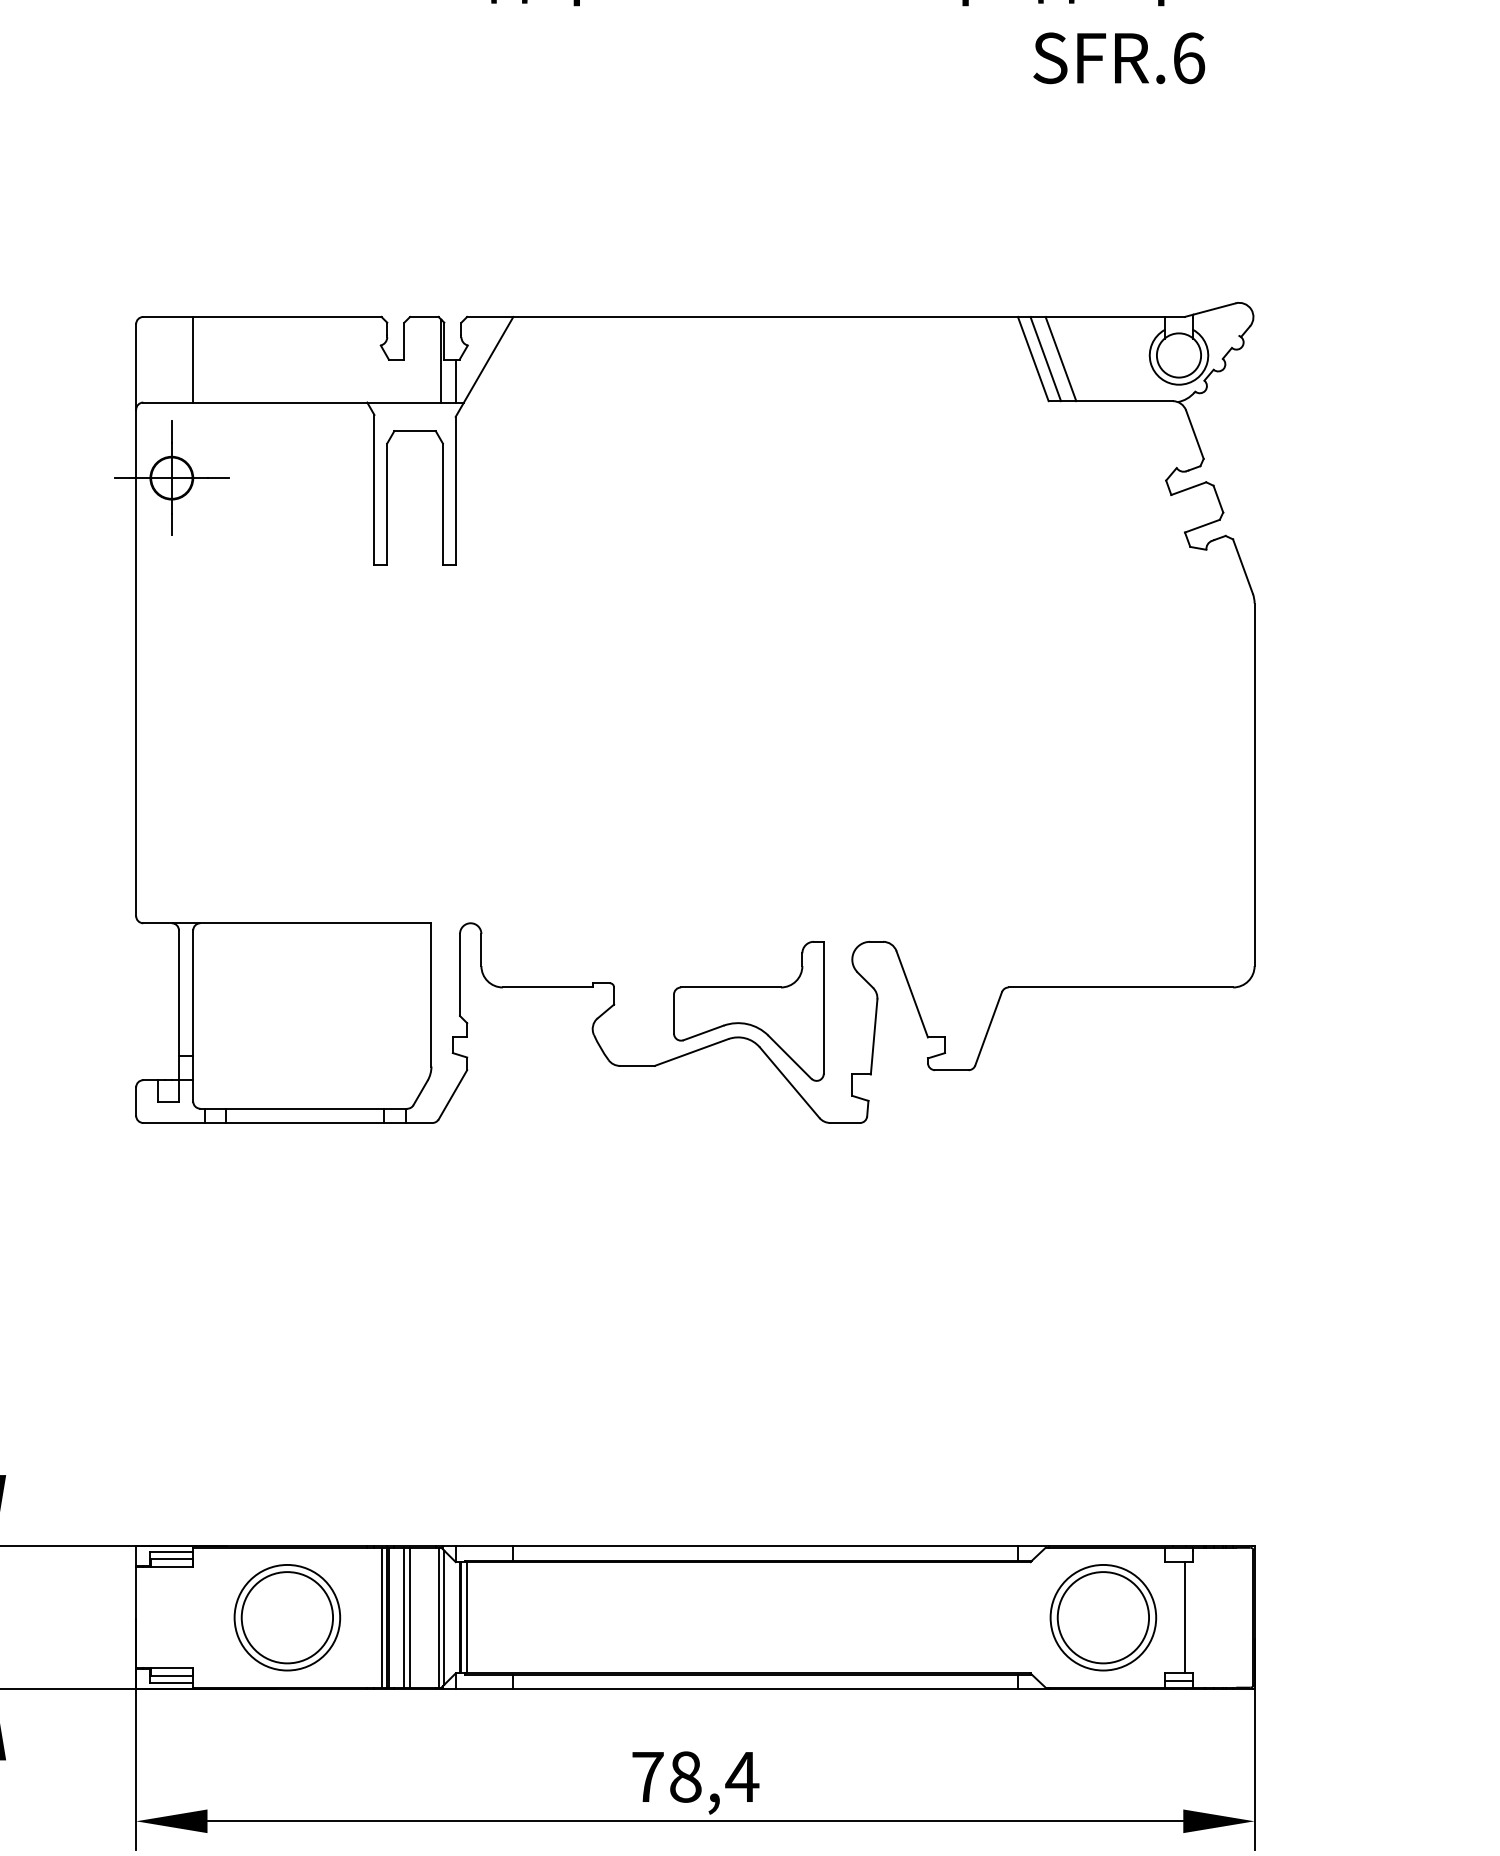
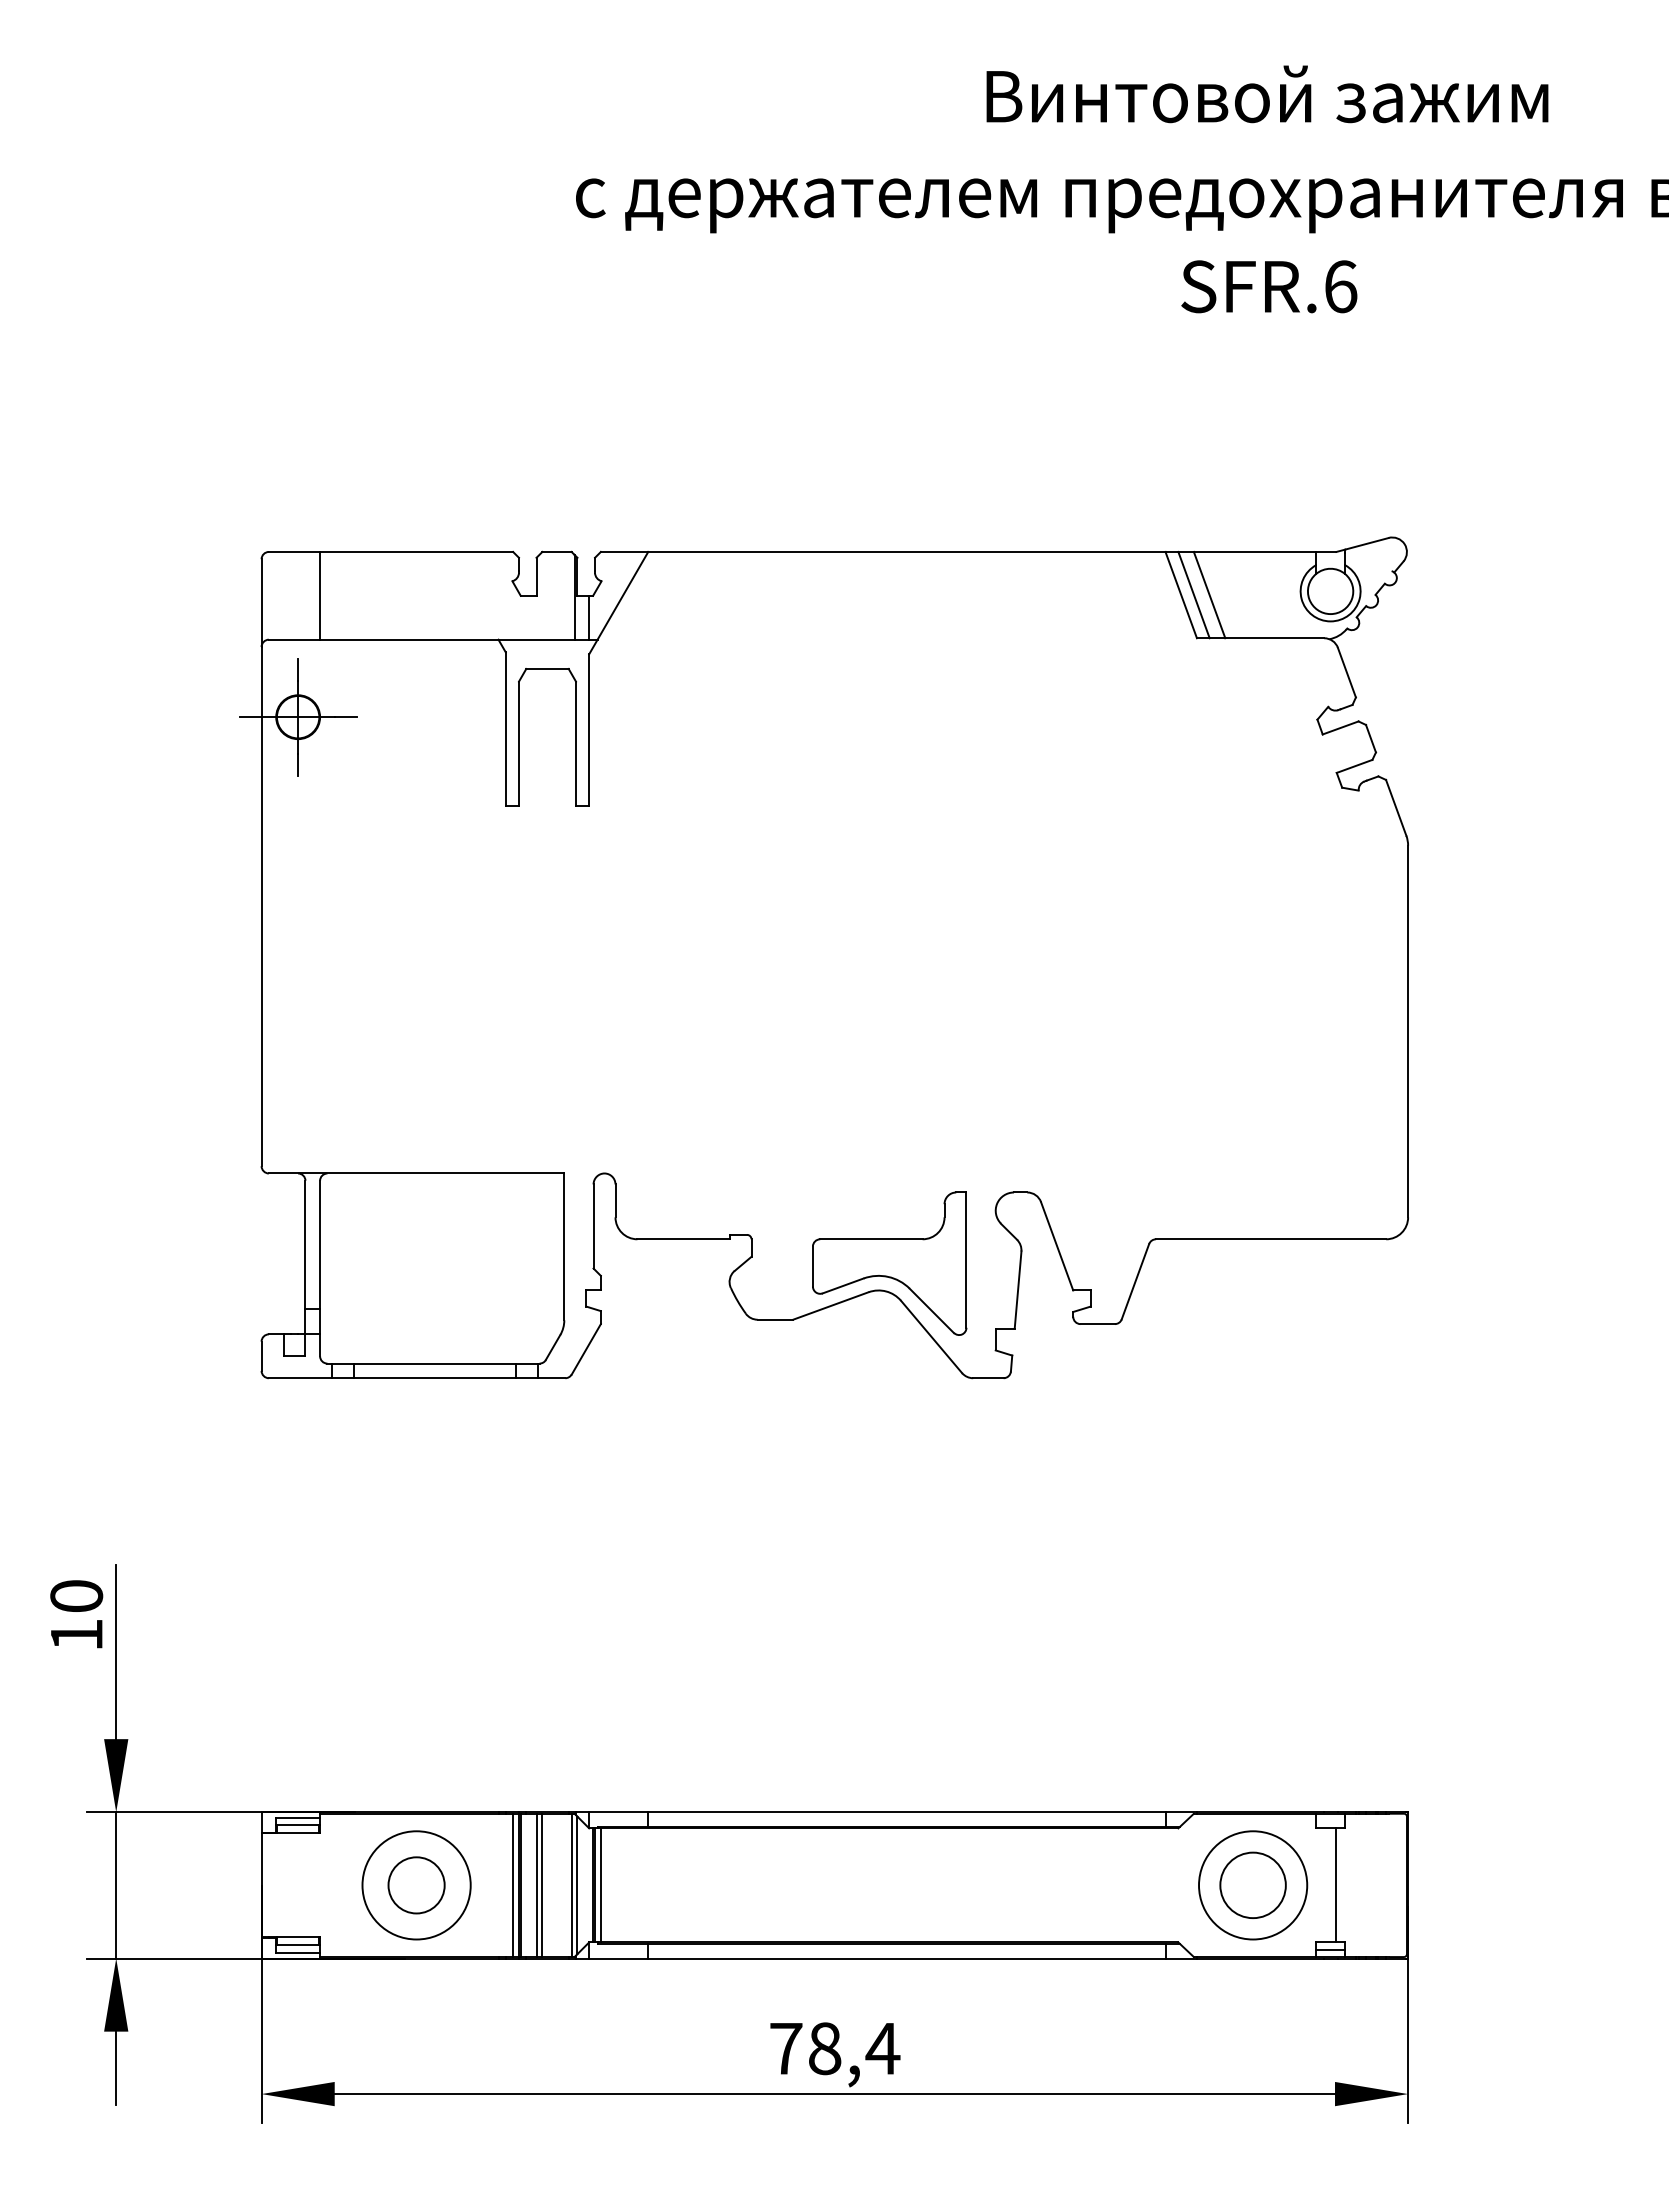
circle: (287, 1617) -> (416, 1885), size x0.6
circle: (1102, 1617) -> (1252, 1885), size x0.7

